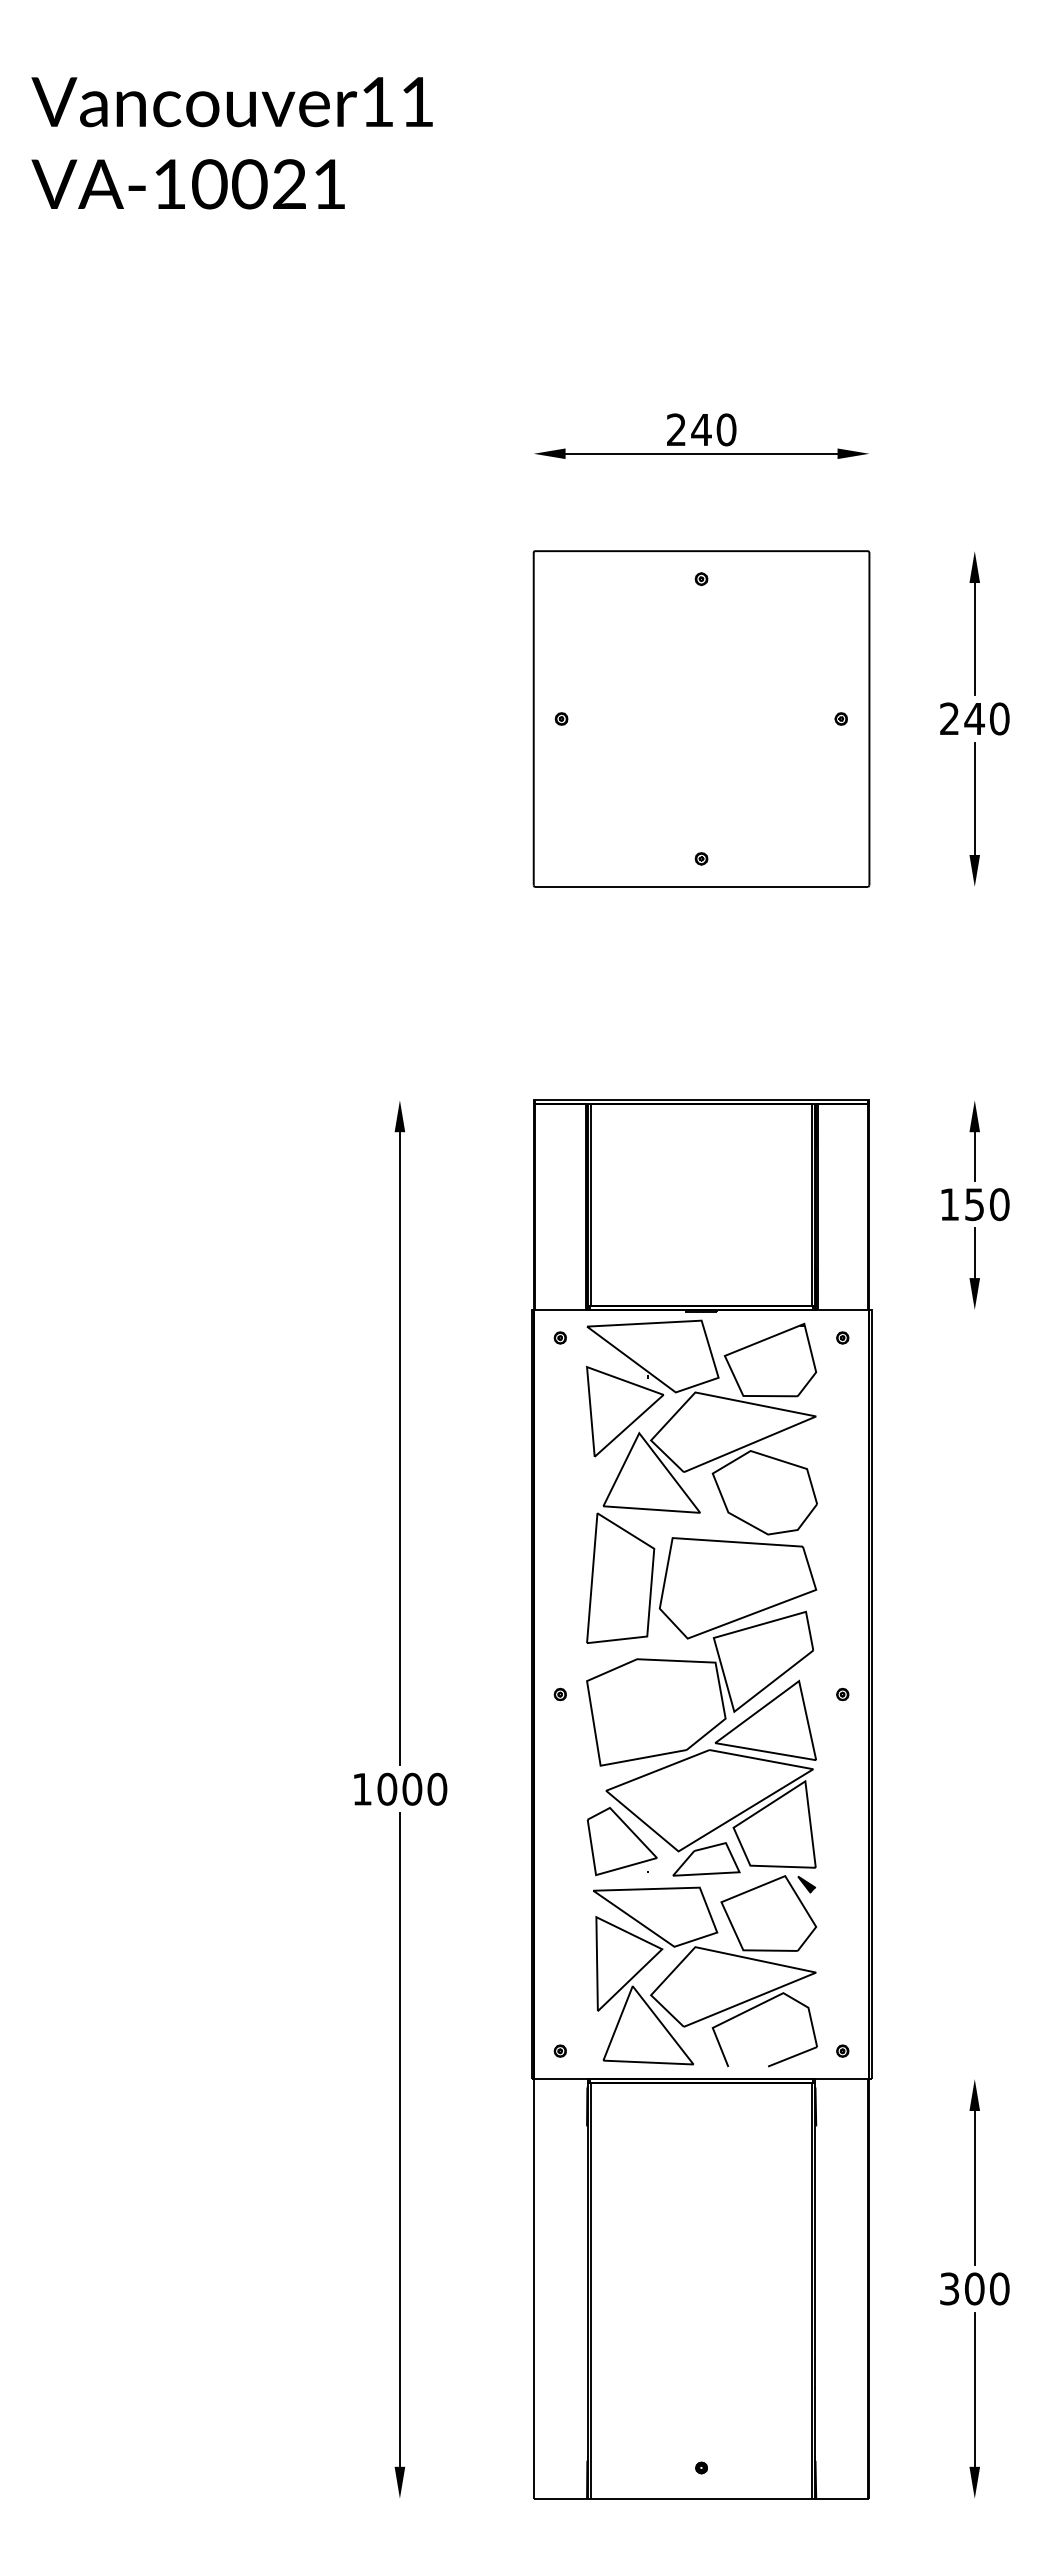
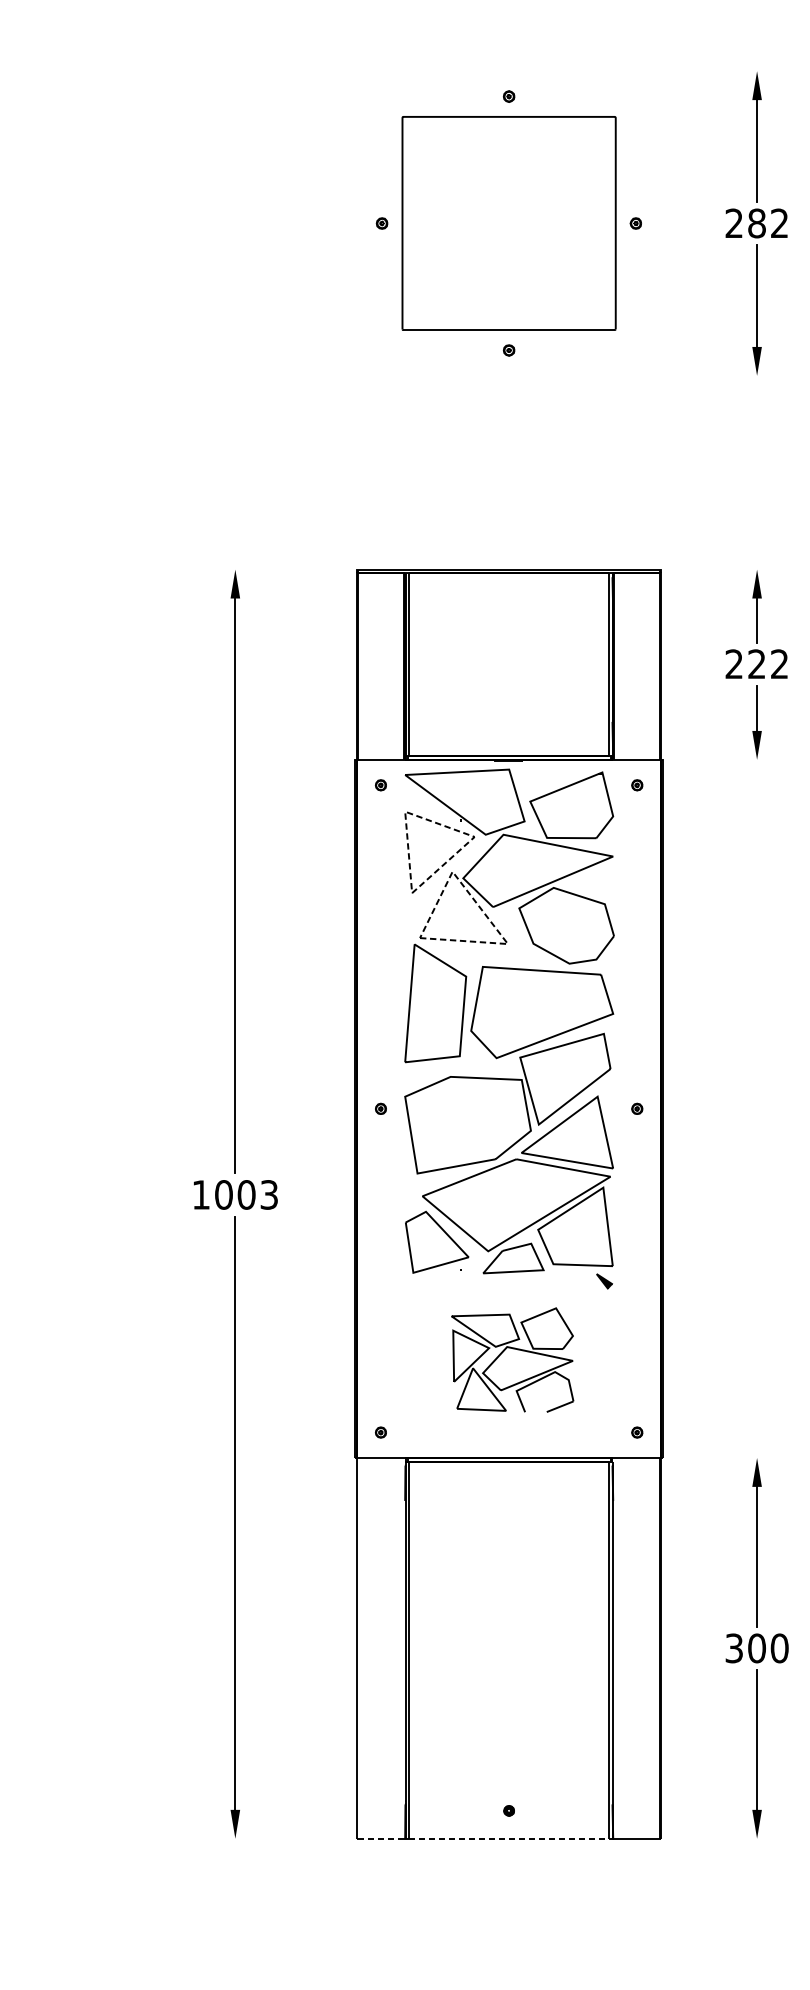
part: (701, 718) -> (509, 223), size x0.7
text: (986, 718) -> (767, 223), 240 -> 282
text: (974, 1204) -> (756, 664), 150 -> 222
line: (626, 1381) -> (441, 824), solid -> dashed
line: (674, 1478) -> (484, 912), solid -> dashed
text: (437, 1788) -> (269, 1194), 1000 -> 1003
part: (705, 1971) -> (512, 1360), size x0.6
line: (559, 2498) -> (380, 1838), solid -> dashed
line: (702, 2498) -> (509, 1838), solid -> dashed

